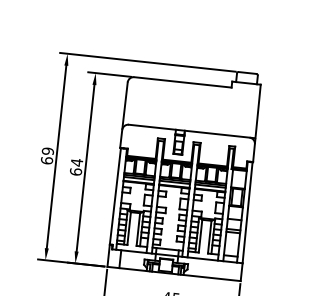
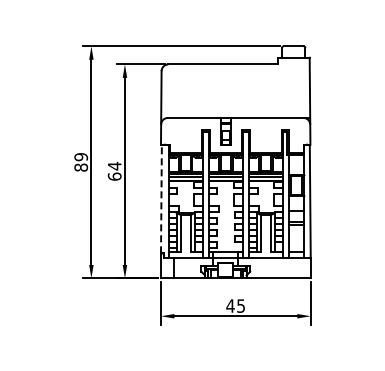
text: (46, 160) -> (80, 167), 69 -> 89
line: (115, 195) -> (161, 198), solid -> dashed

